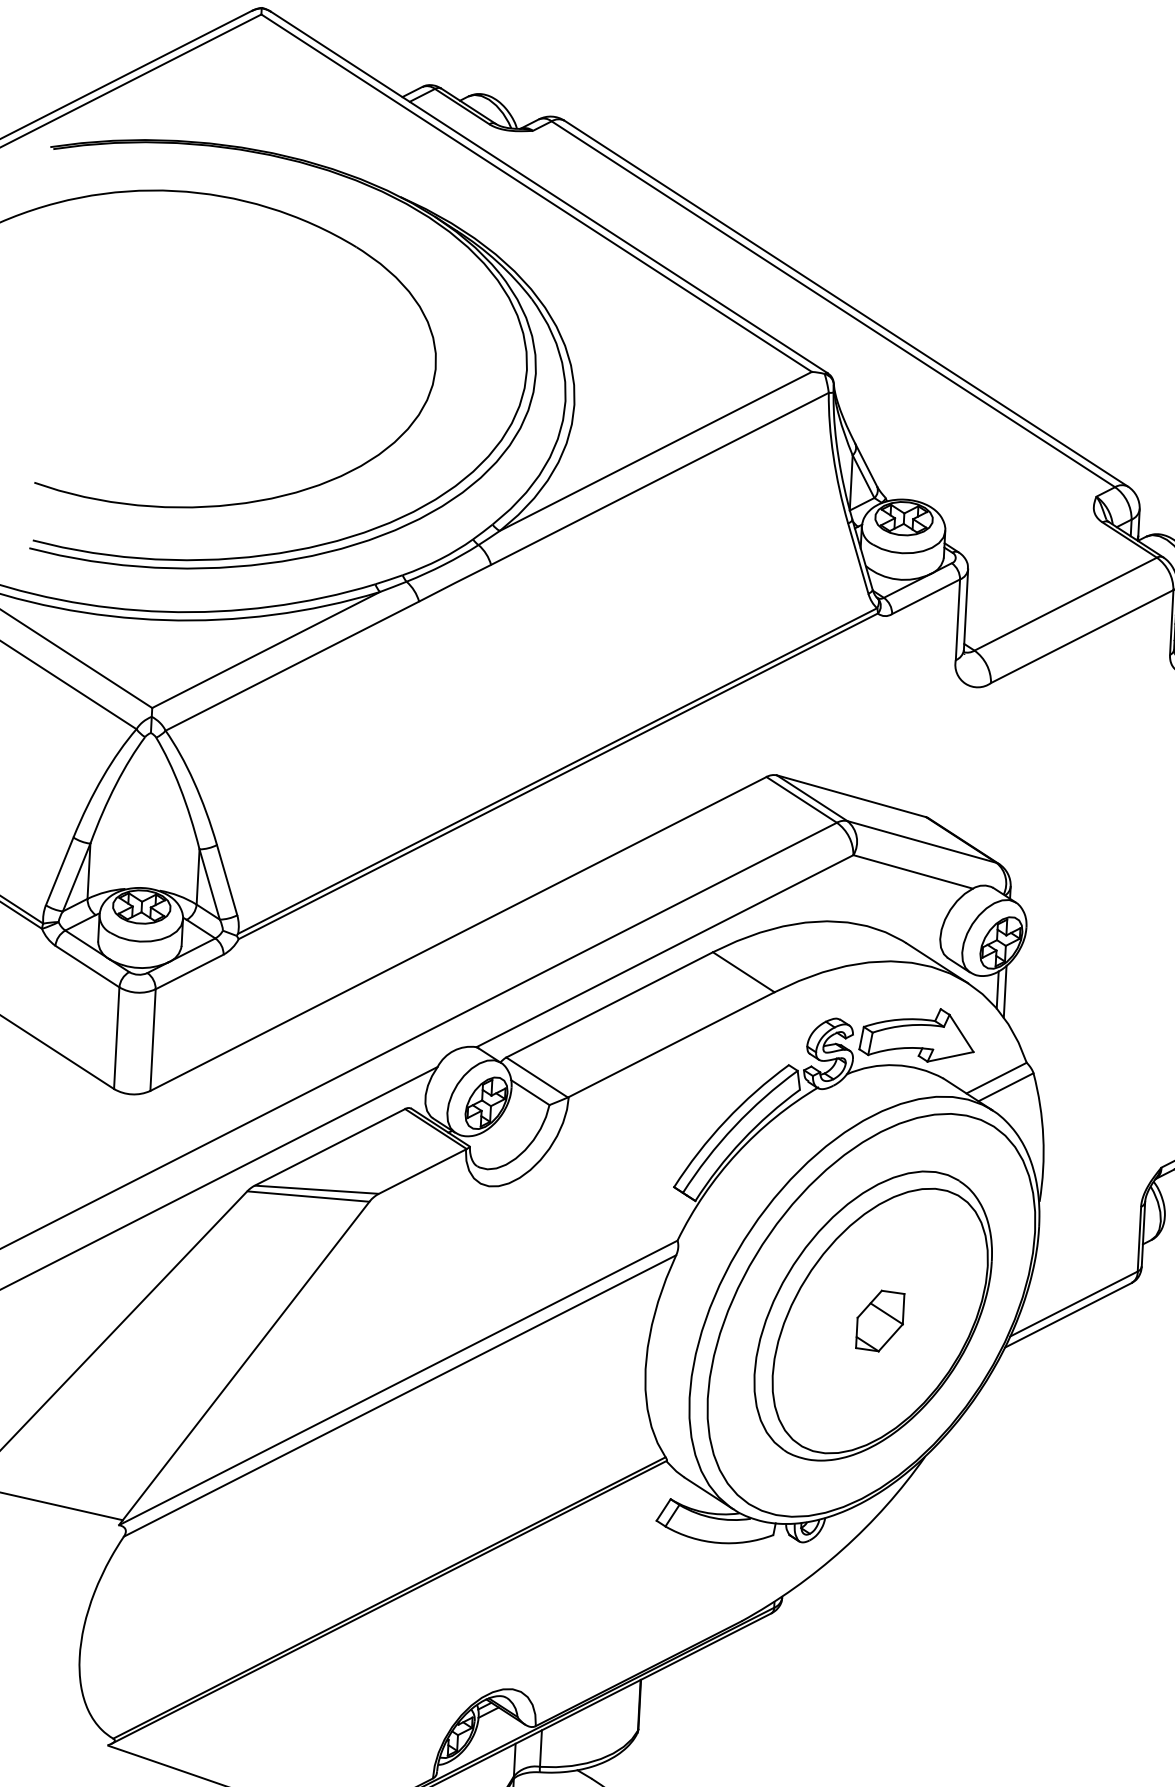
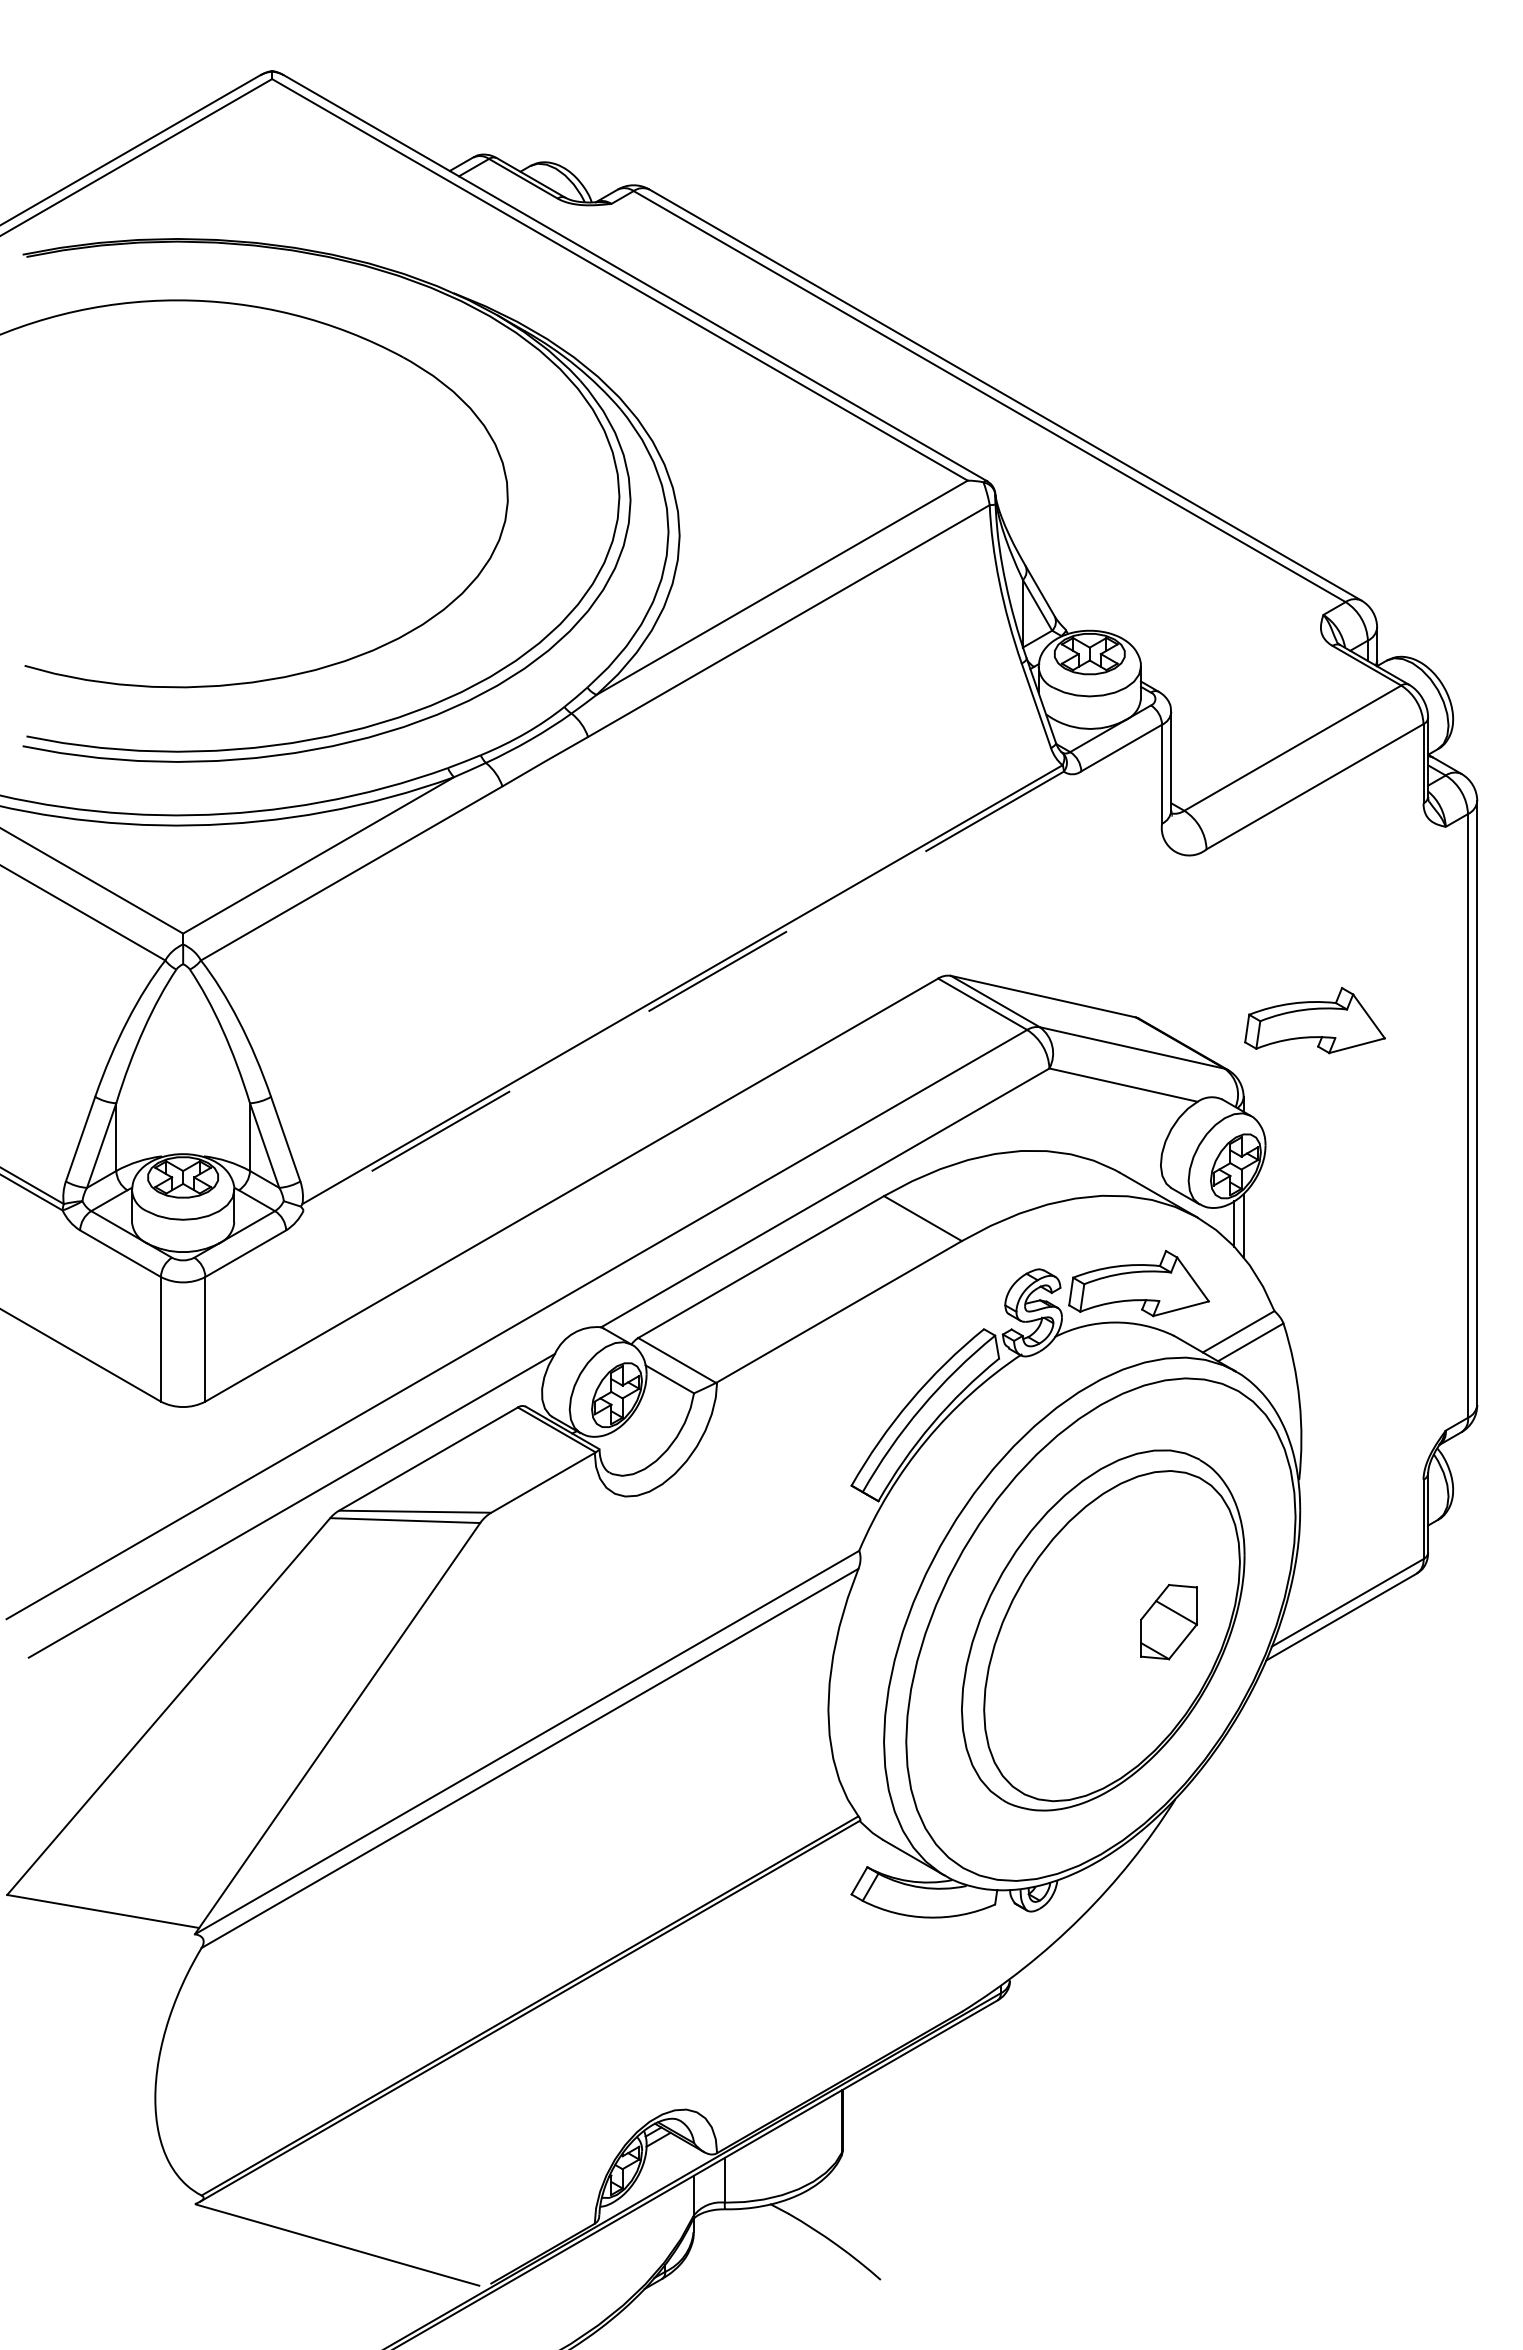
line: (558, 776) -> (683, 991), solid -> dashed
part: (1071, 827) -> (1314, 1020), added
part: (879, 1321) -> (1168, 1622), moved

